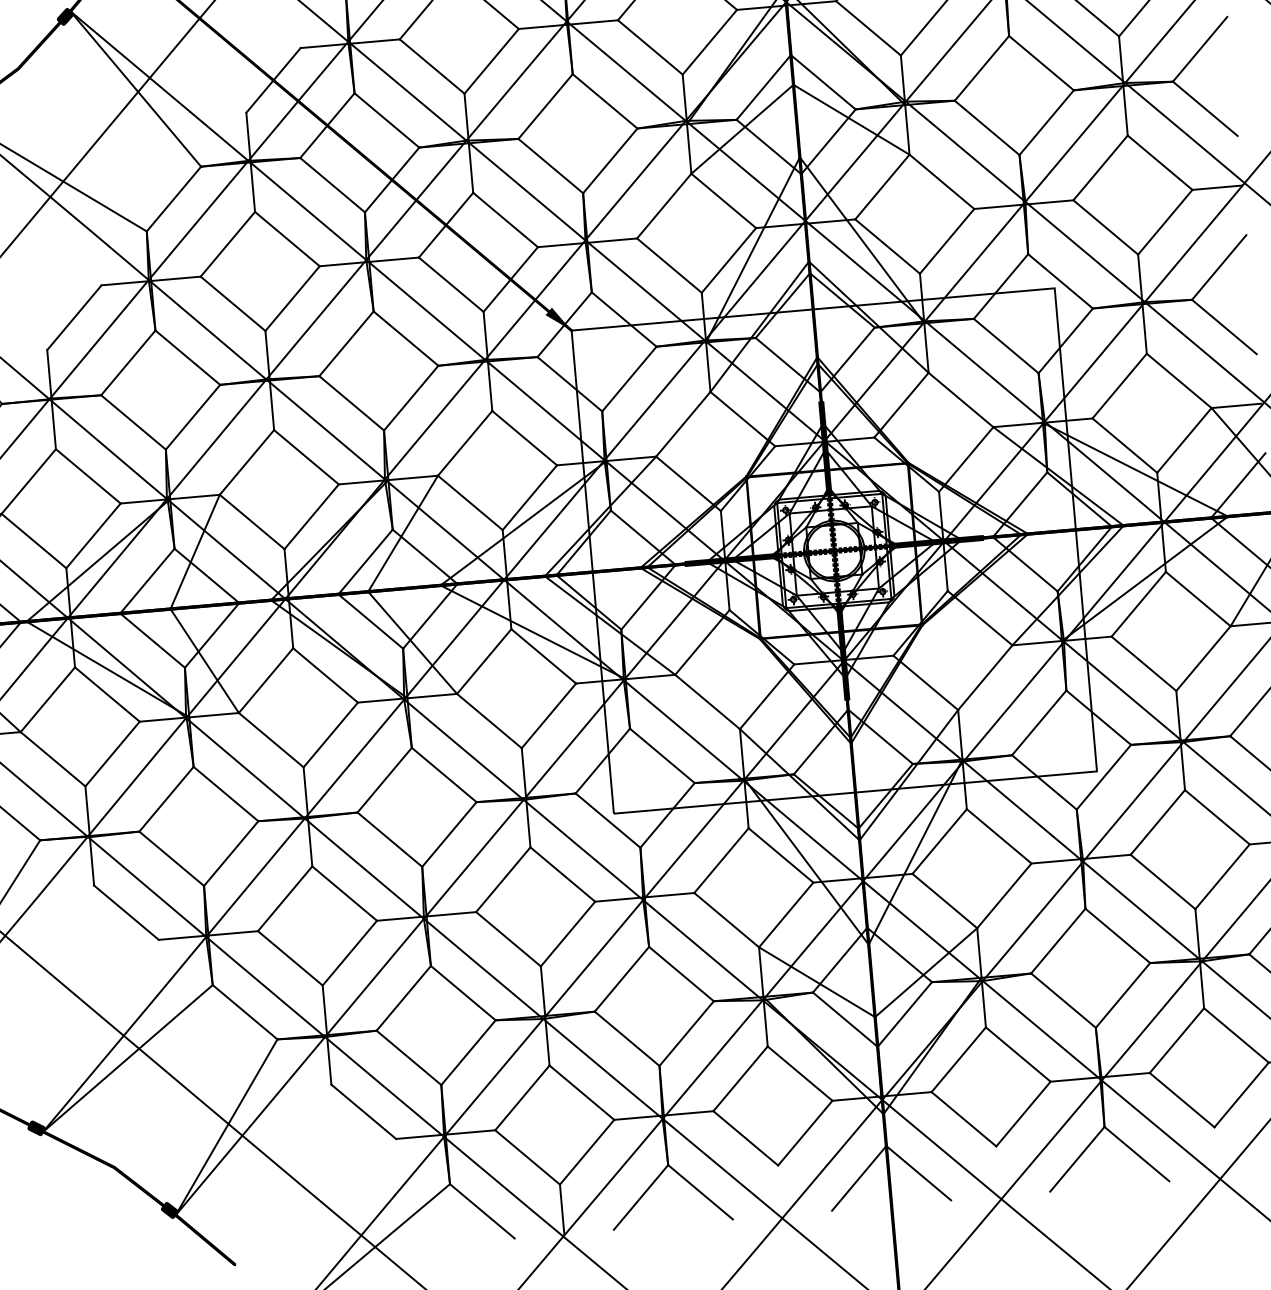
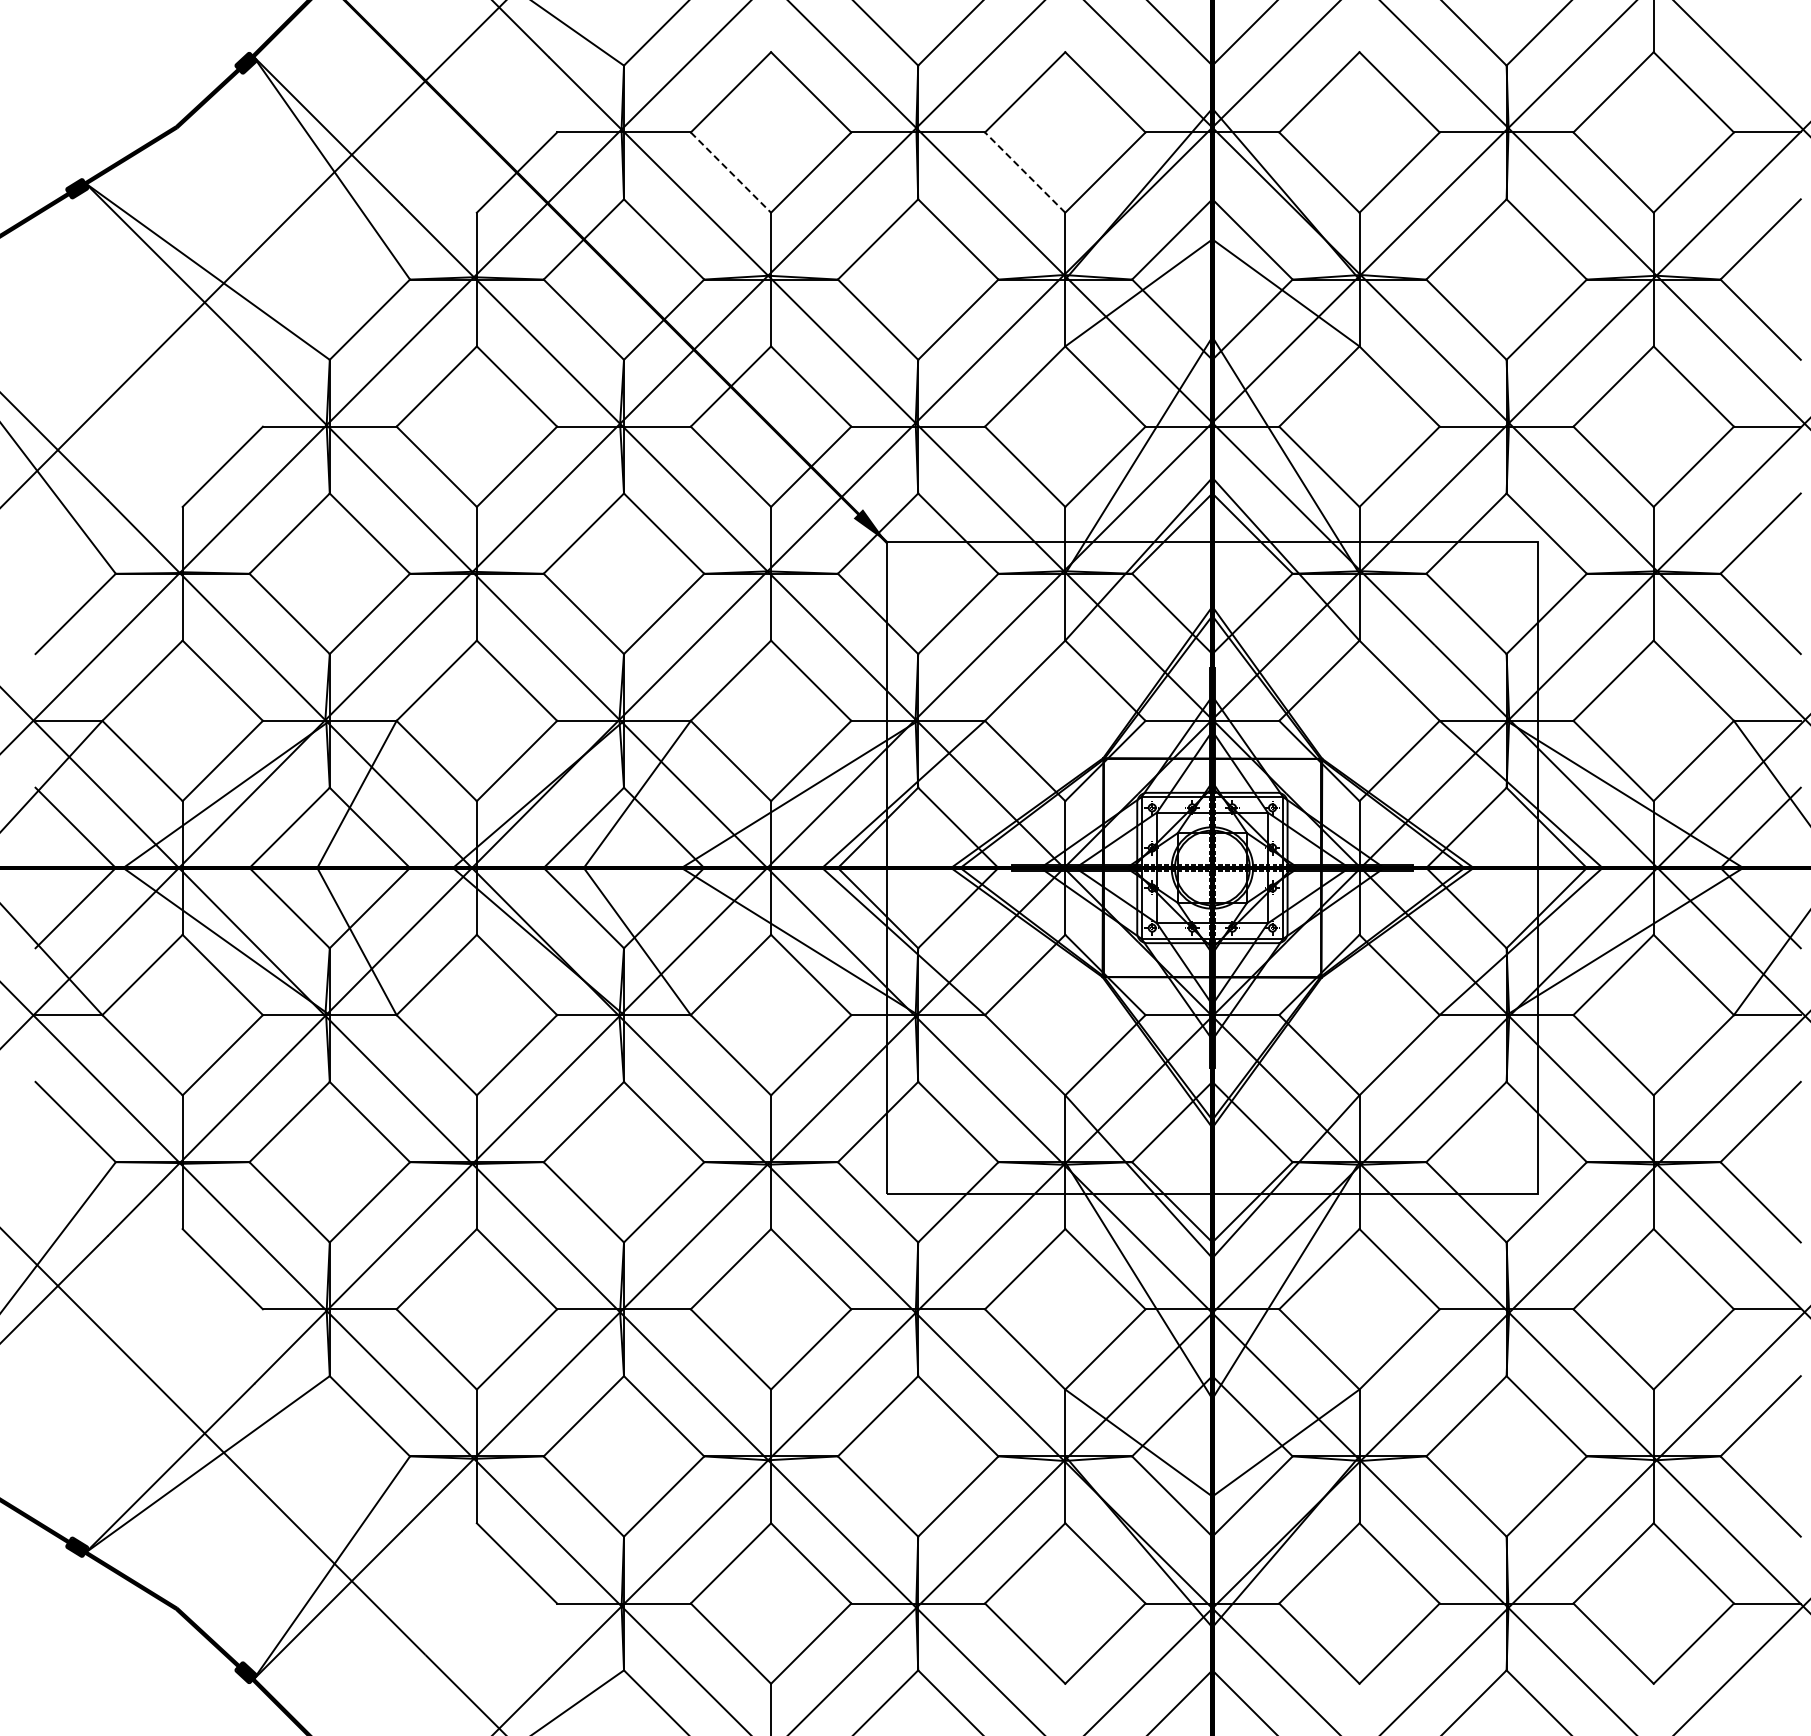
line: (650, 47) -> (1025, 172), solid -> dashed
line: (431, 66) -> (730, 172), solid -> dashed

